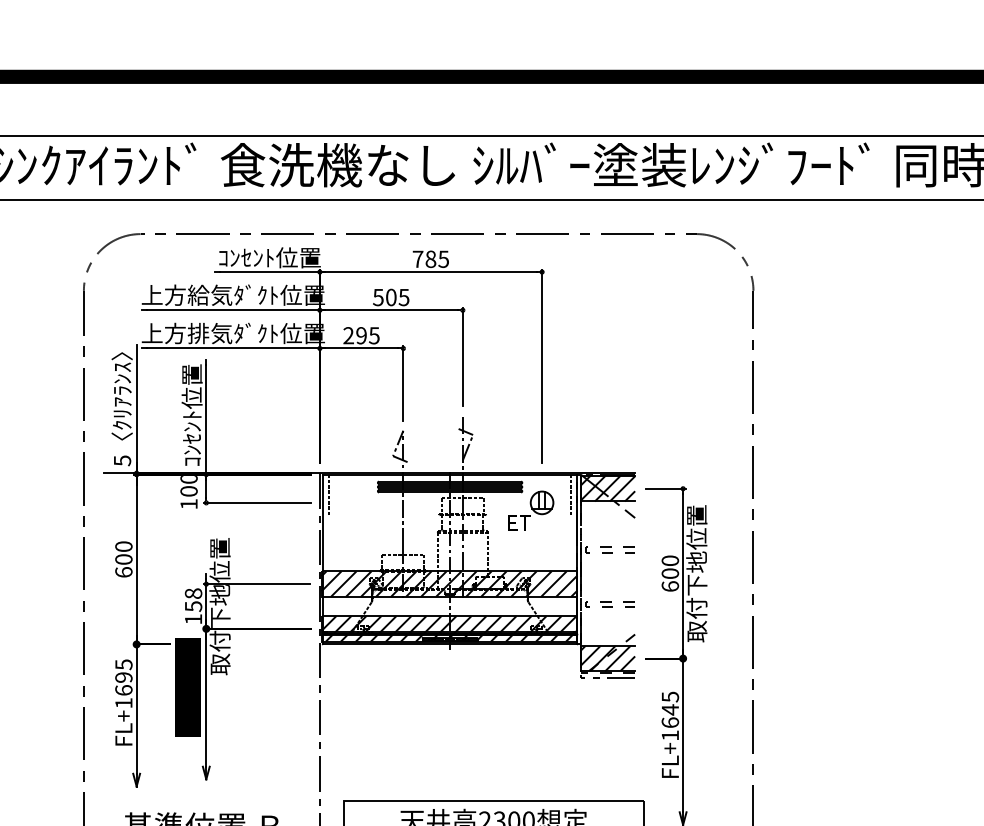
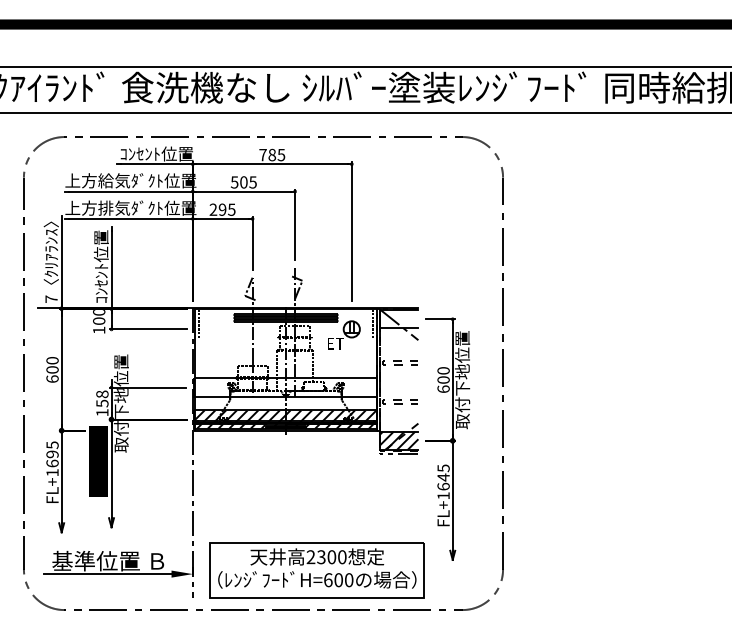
text: (122, 461) -> (51, 299), 5 -> 7
hatch: (607, 489) -> (398, 319), removed
hatch: (449, 584) -> (285, 387), removed

